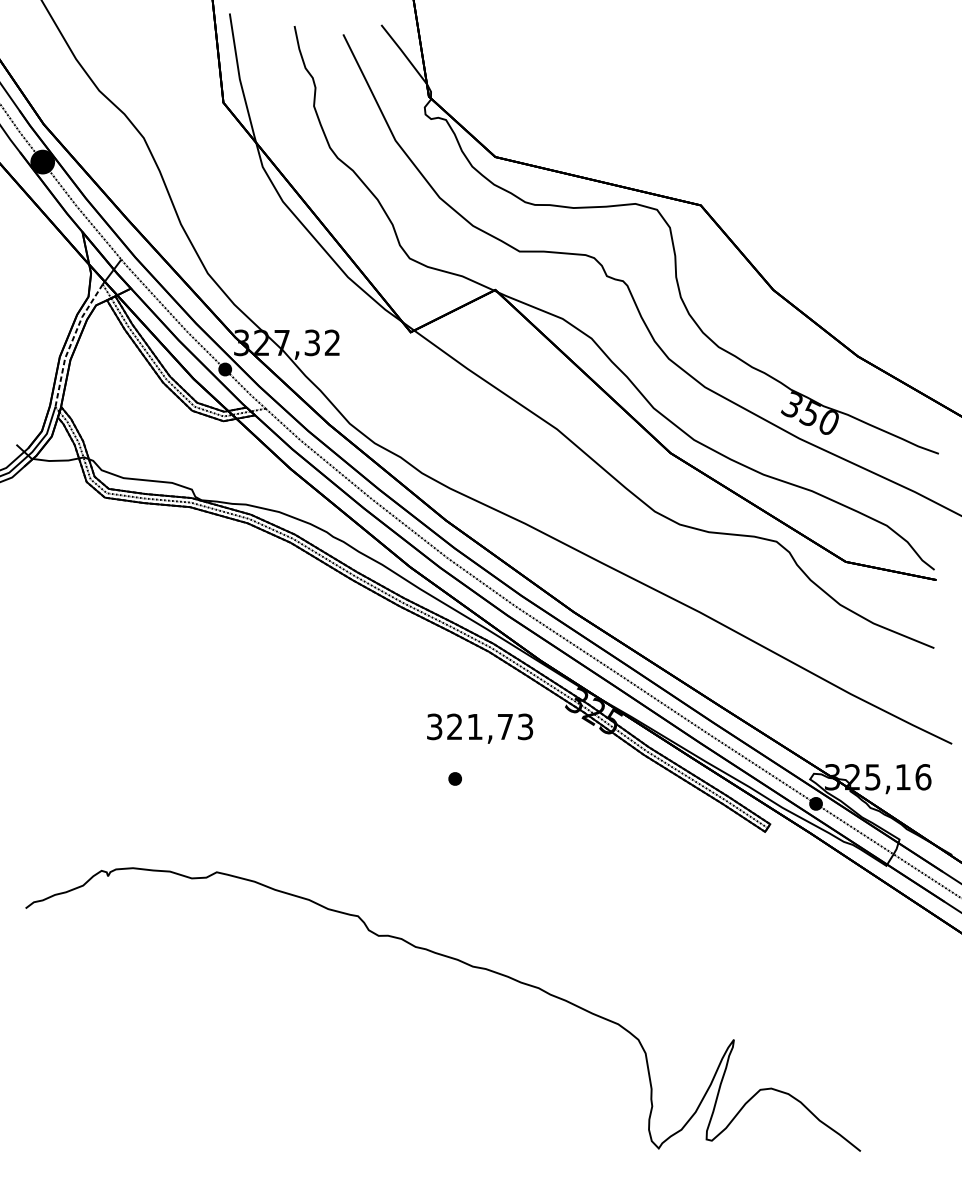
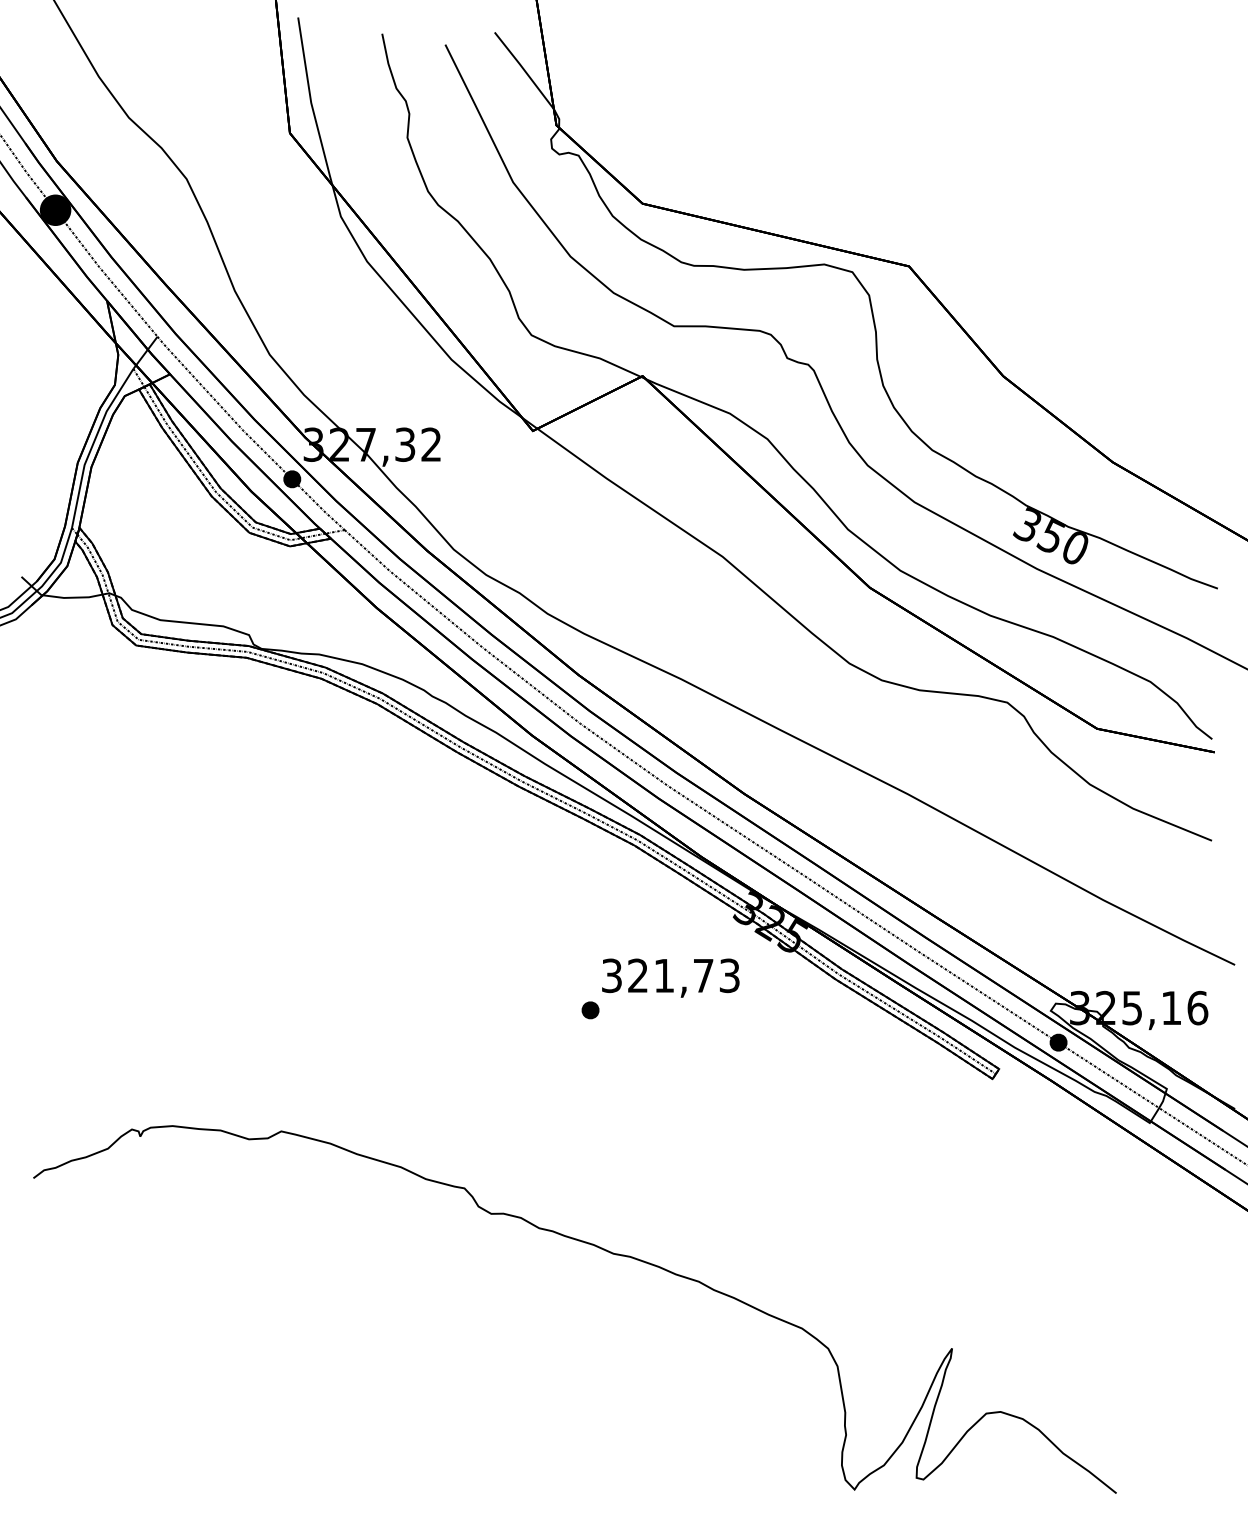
line: (71, 342) -> (92, 444), dashed -> solid
text: (479, 728) -> (670, 977), moved

